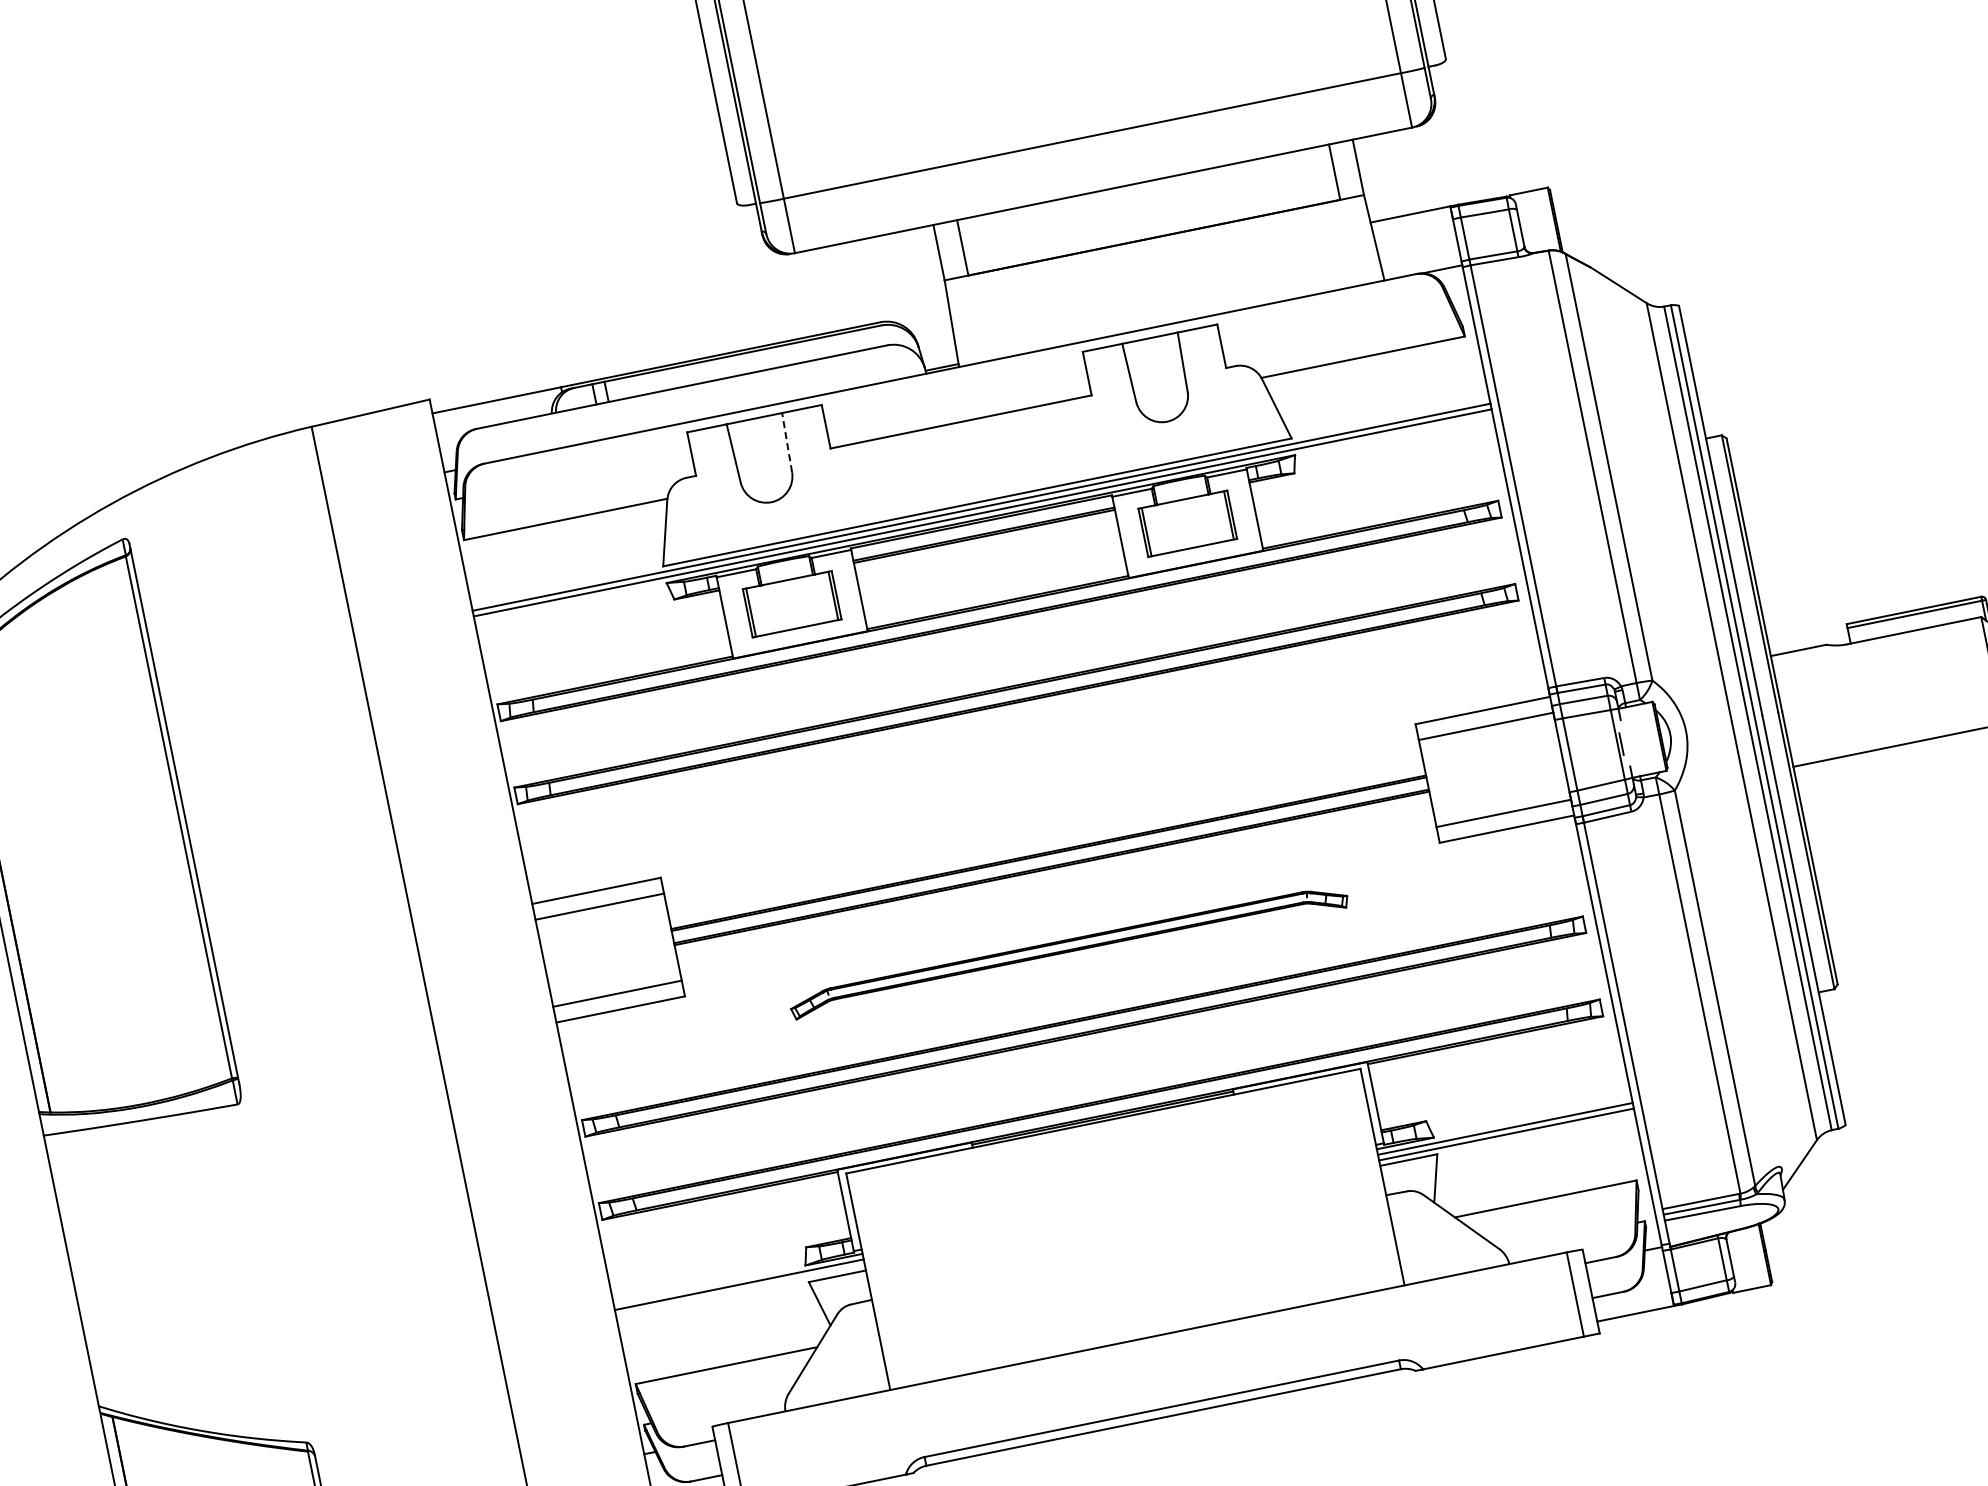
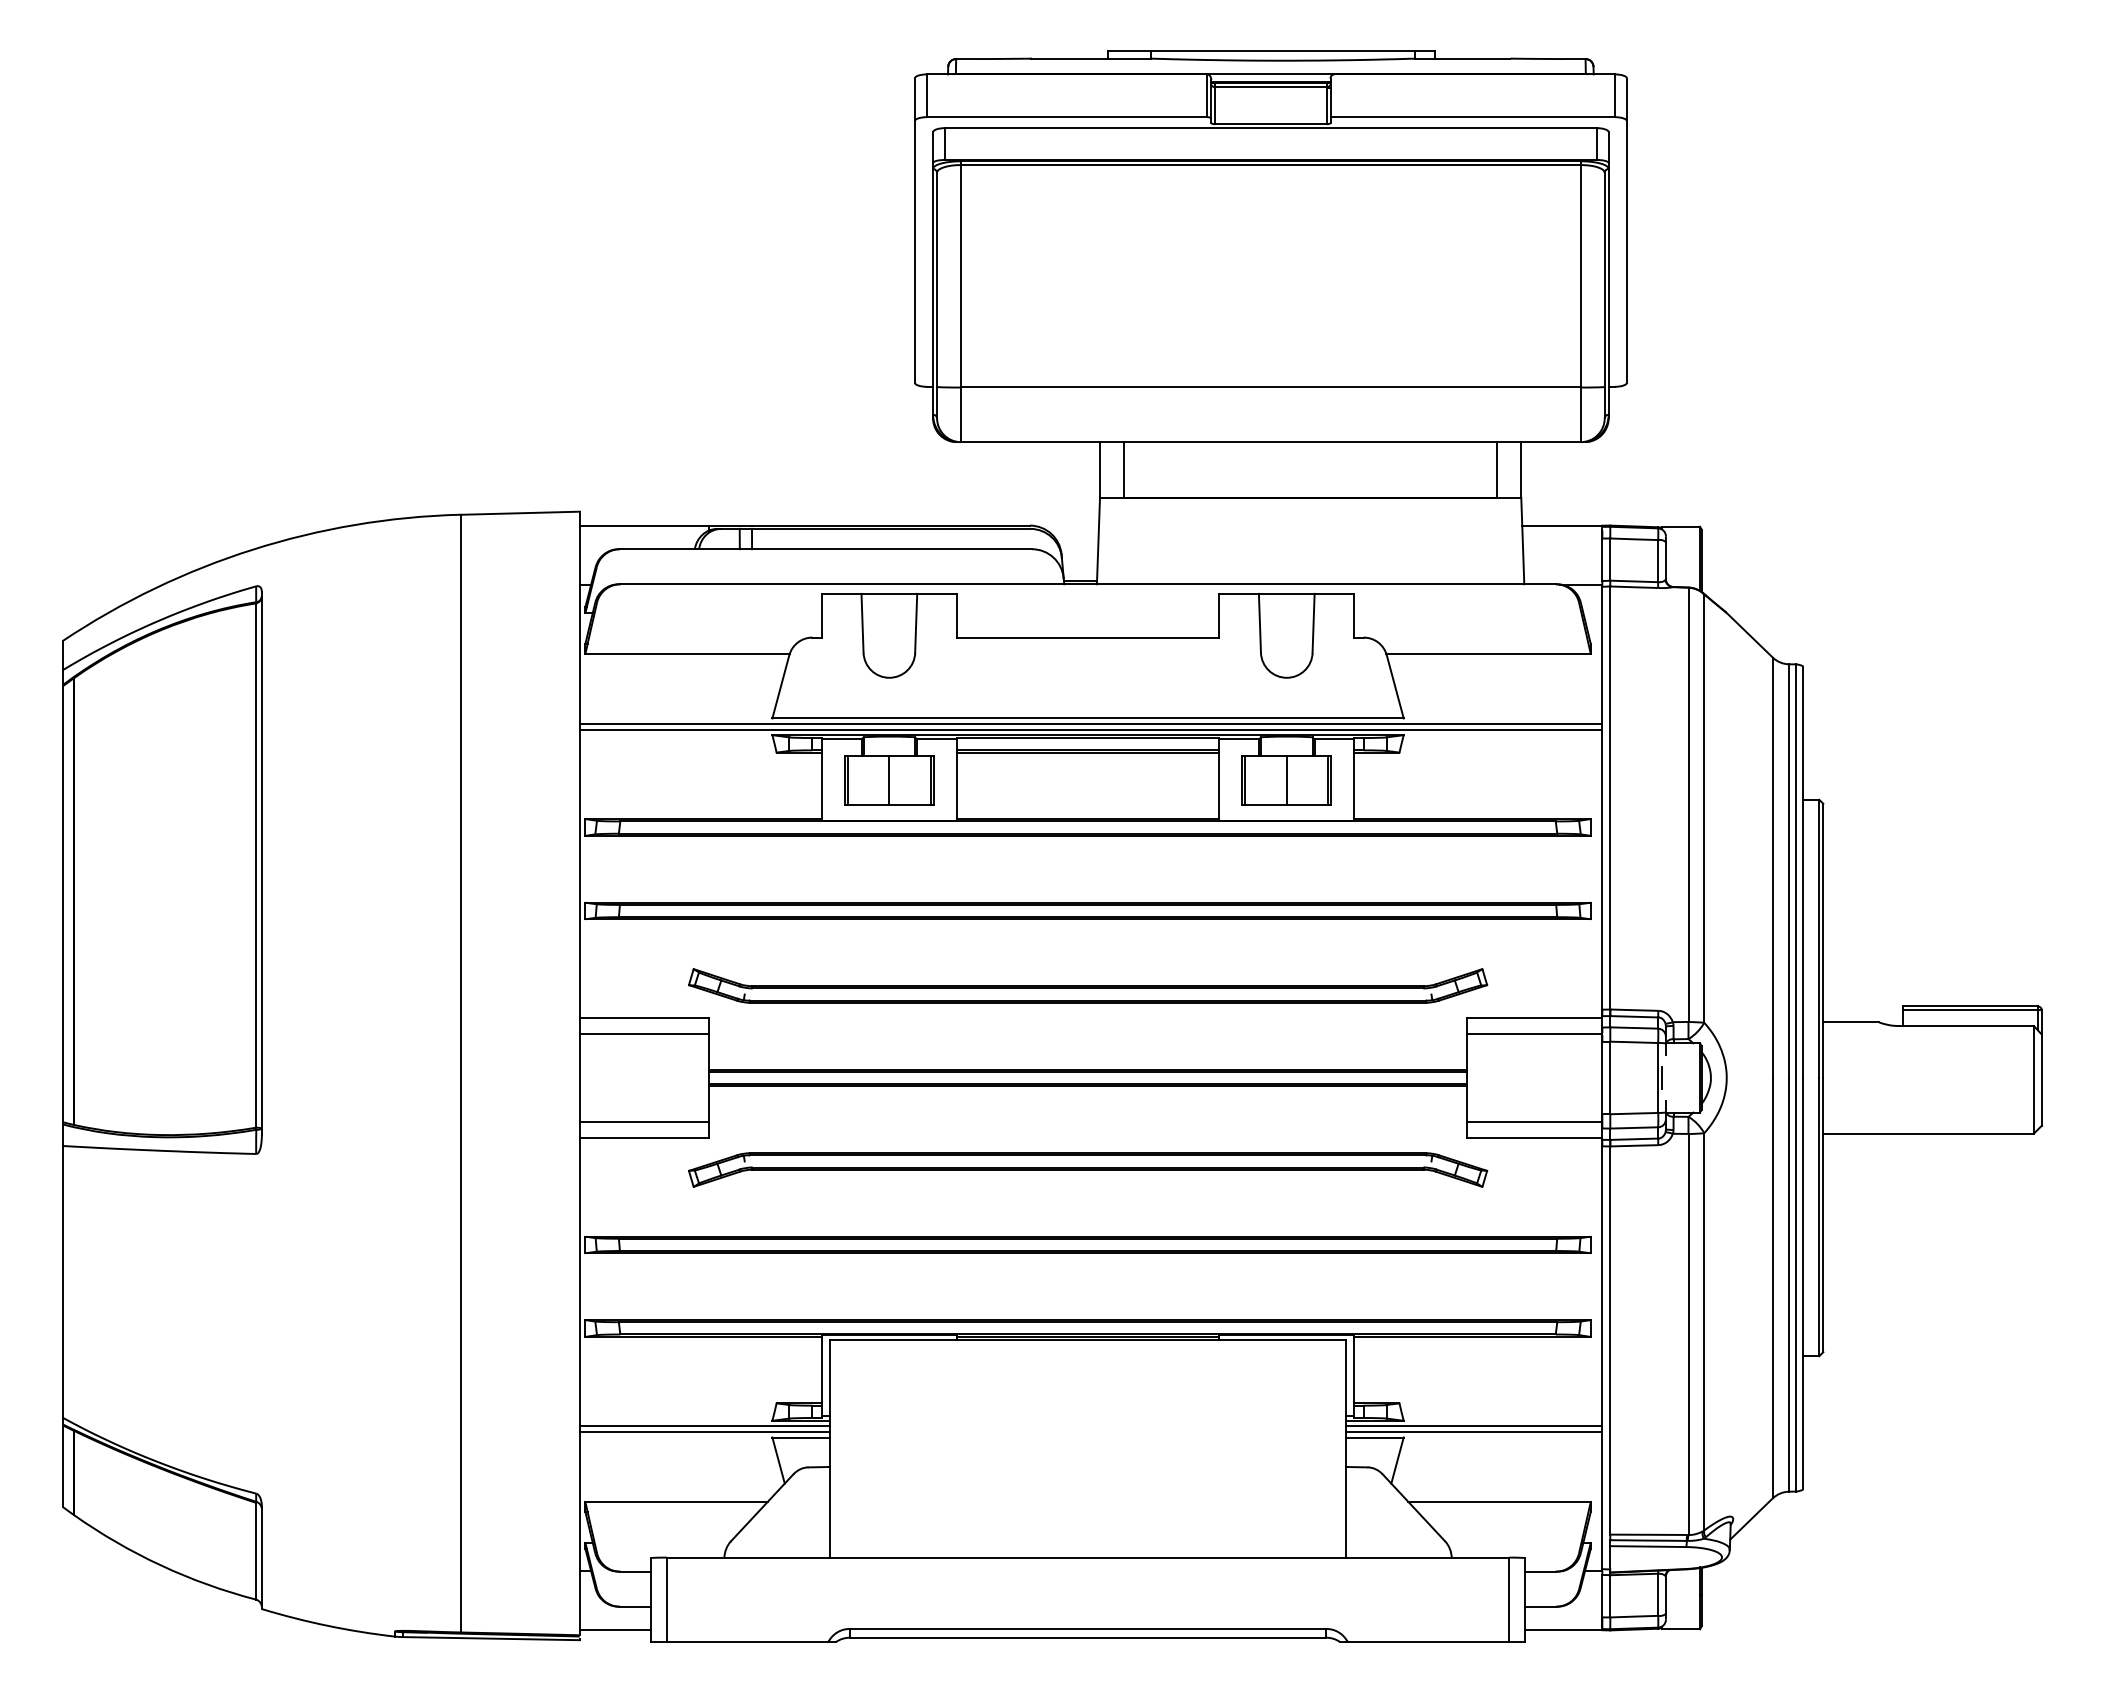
line: (787, 442) -> (916, 623), dashed -> solid
line: (1187, 524) -> (1286, 780), added
line: (792, 604) -> (889, 780), added
part: (1031, 768) -> (1088, 985), added
part: (1069, 951) -> (1088, 1169), size x1.43
line: (740, 1290) -> (704, 1432), added

